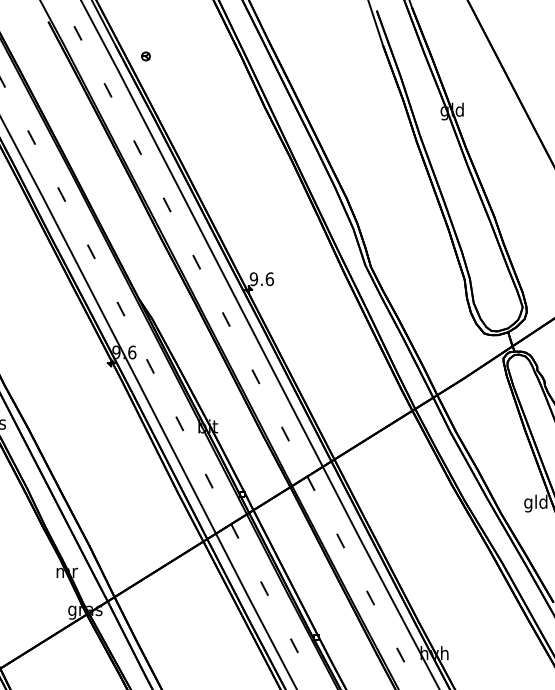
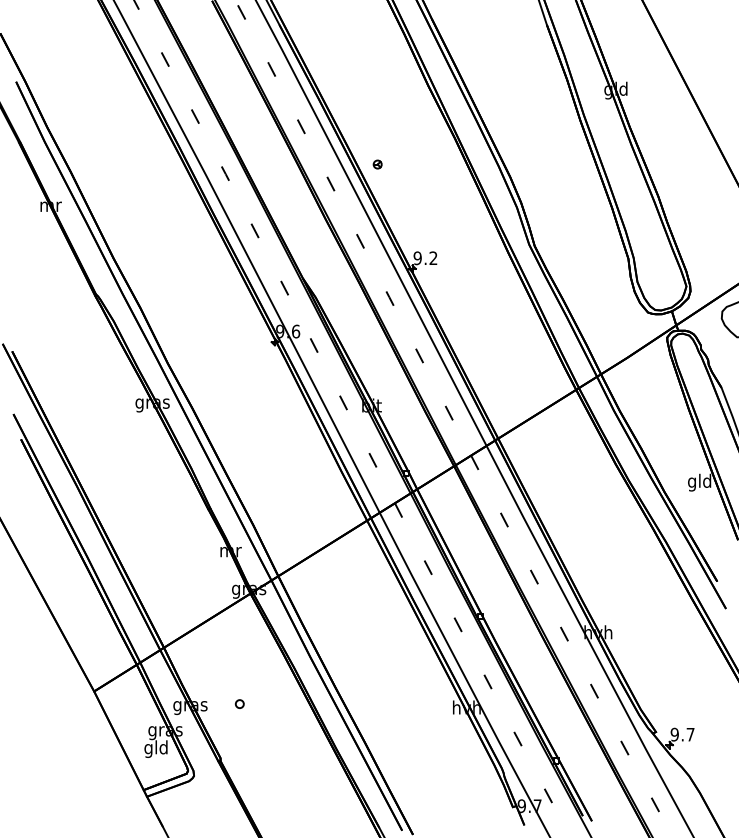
part: (145, 56) -> (377, 164), moved
text: (269, 279) -> (433, 258), 9.6 -> 9.2

